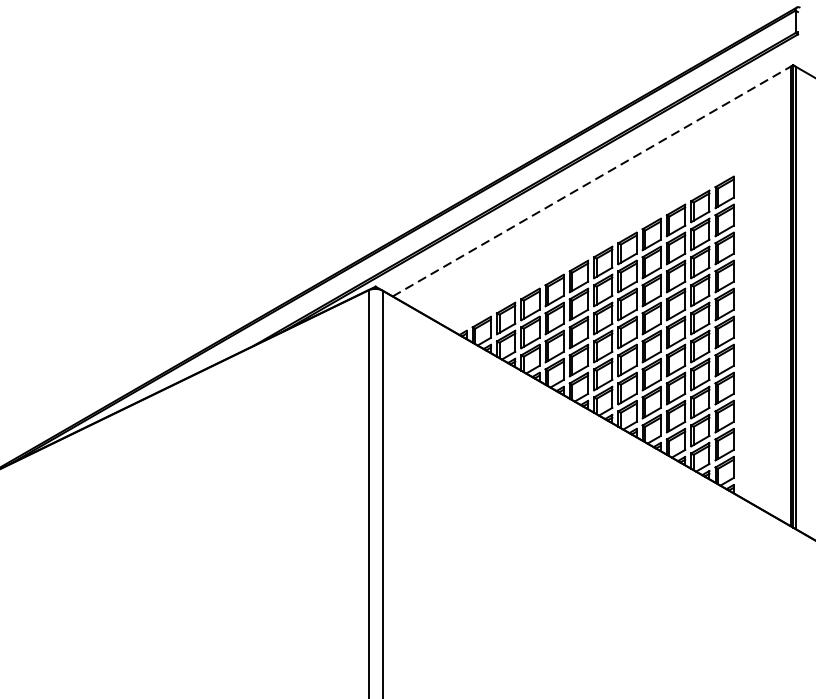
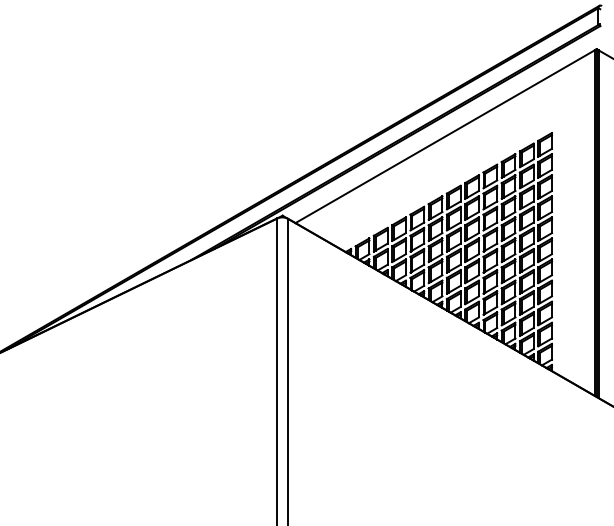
line: (593, 181) -> (446, 136), dashed -> solid

